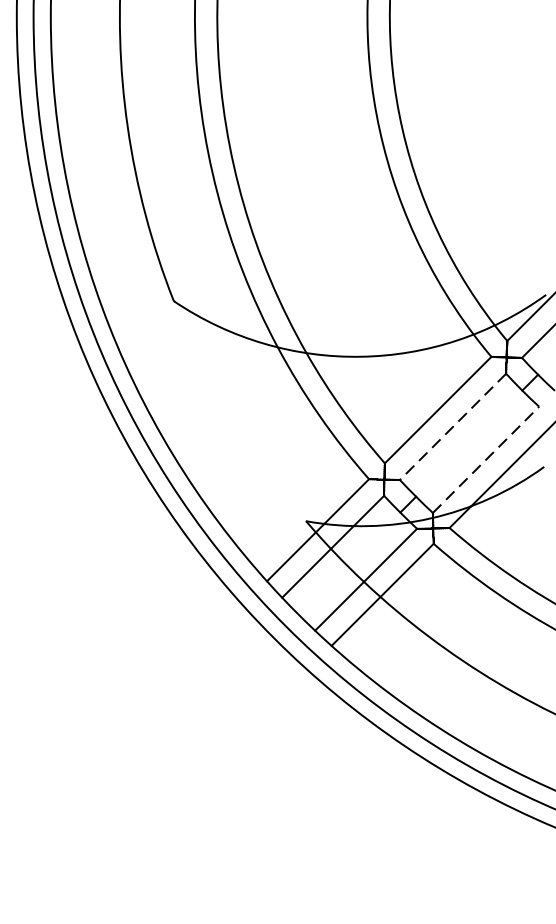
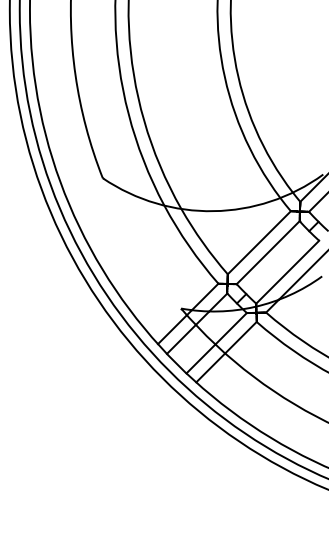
line: (451, 428) -> (267, 253), dashed -> solid
line: (487, 458) -> (288, 271), dashed -> solid

